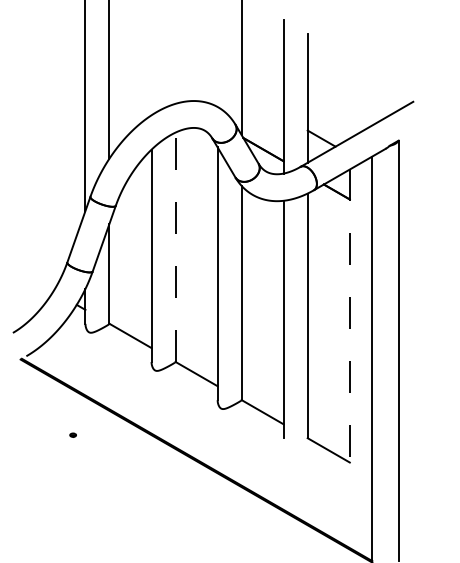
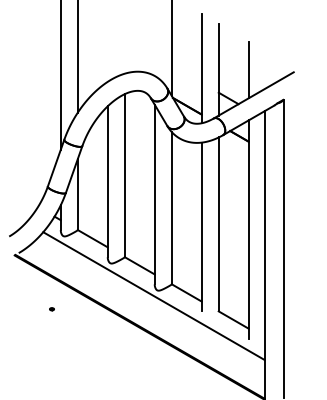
line: (349, 97) -> (248, 69), added
line: (175, 247) -> (124, 175), dashed -> solid
line: (349, 323) -> (248, 229), dashed -> solid
line: (215, 417) -> (153, 296), added

